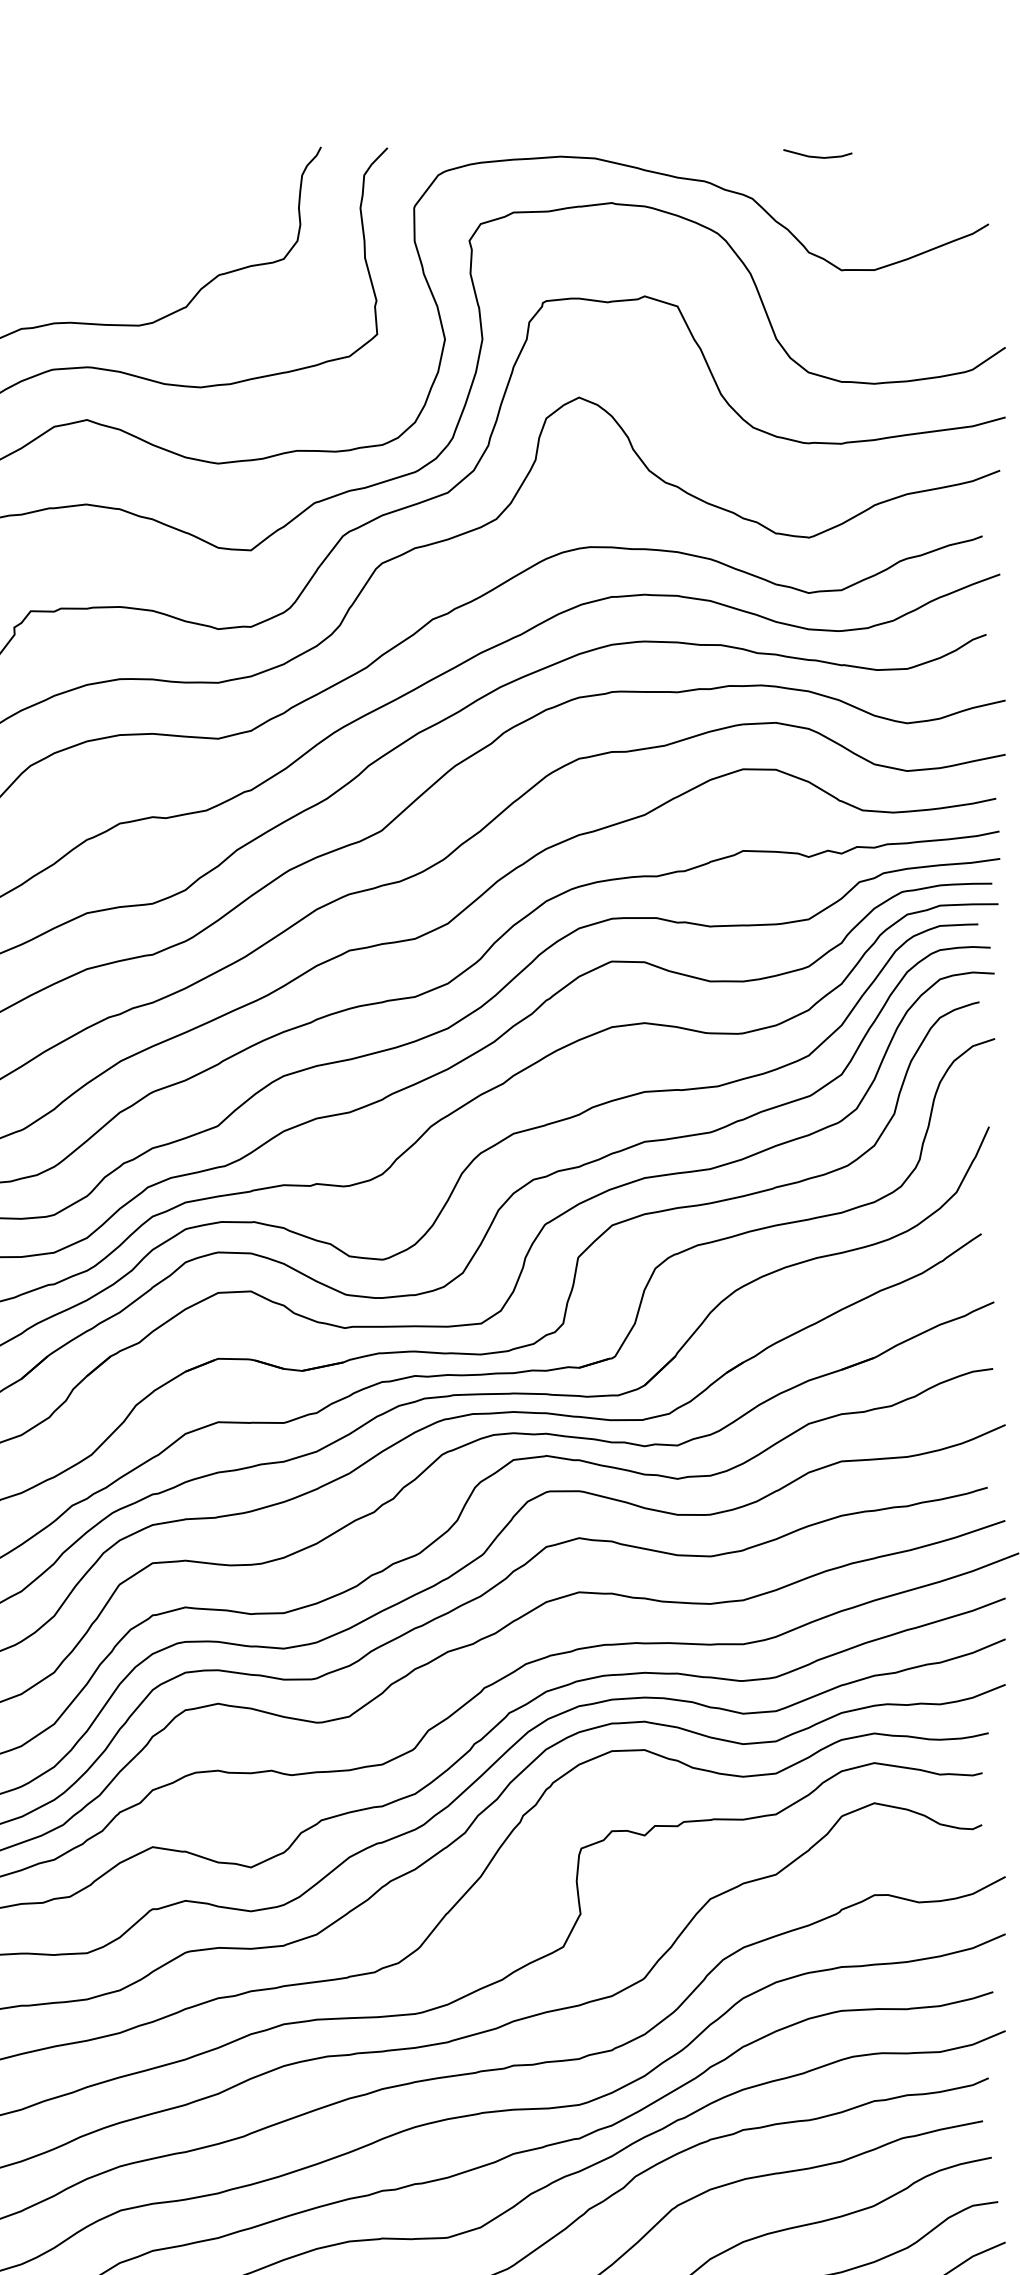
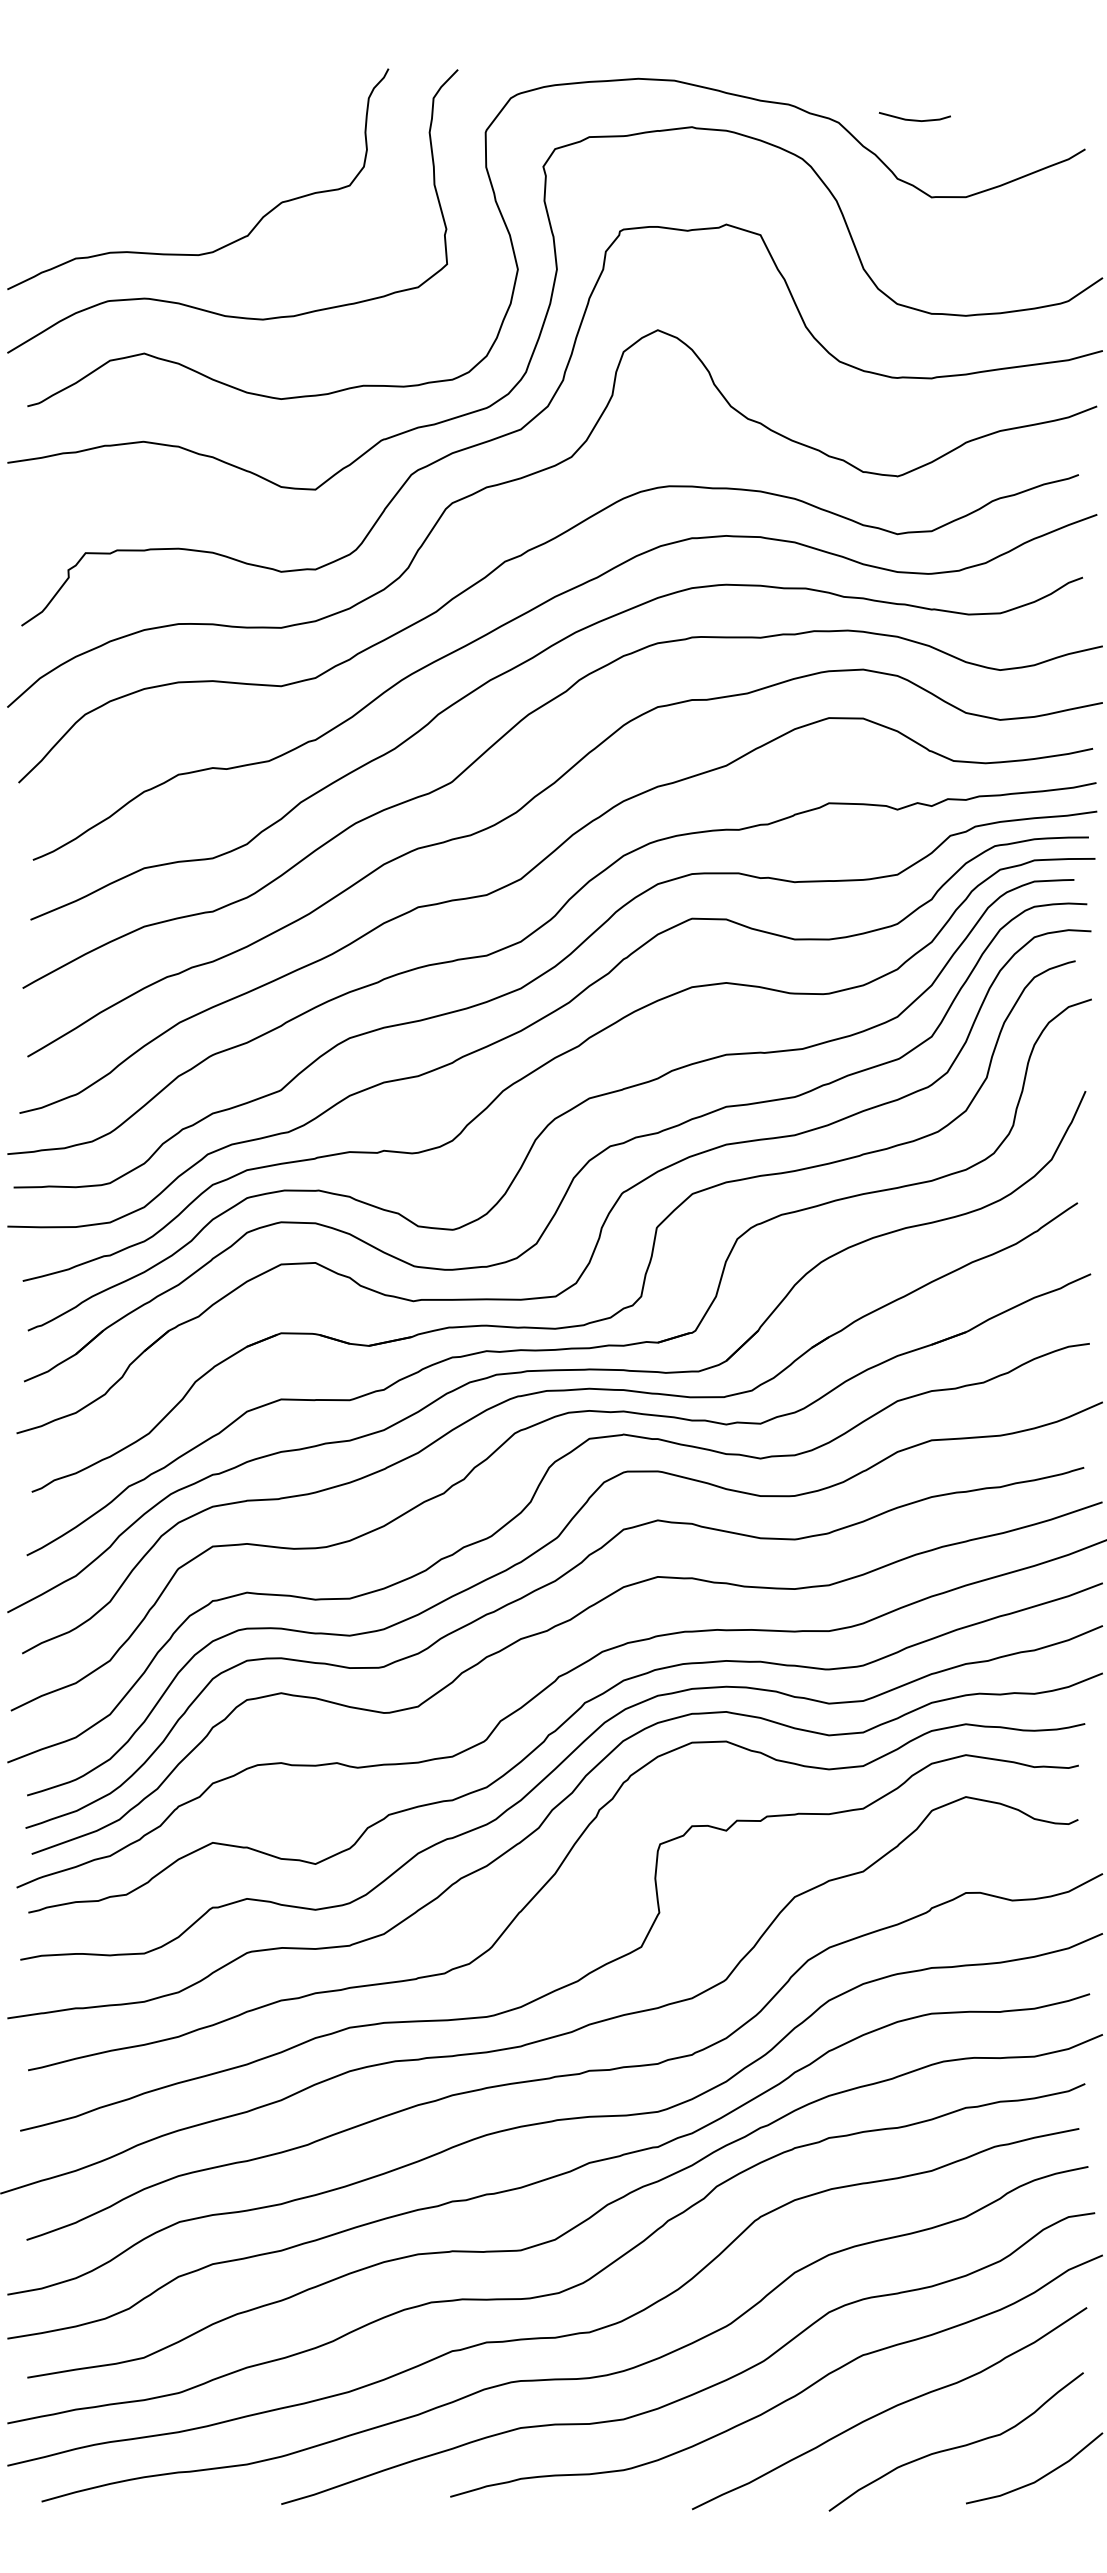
line: (817, 156) -> (914, 119), moved

